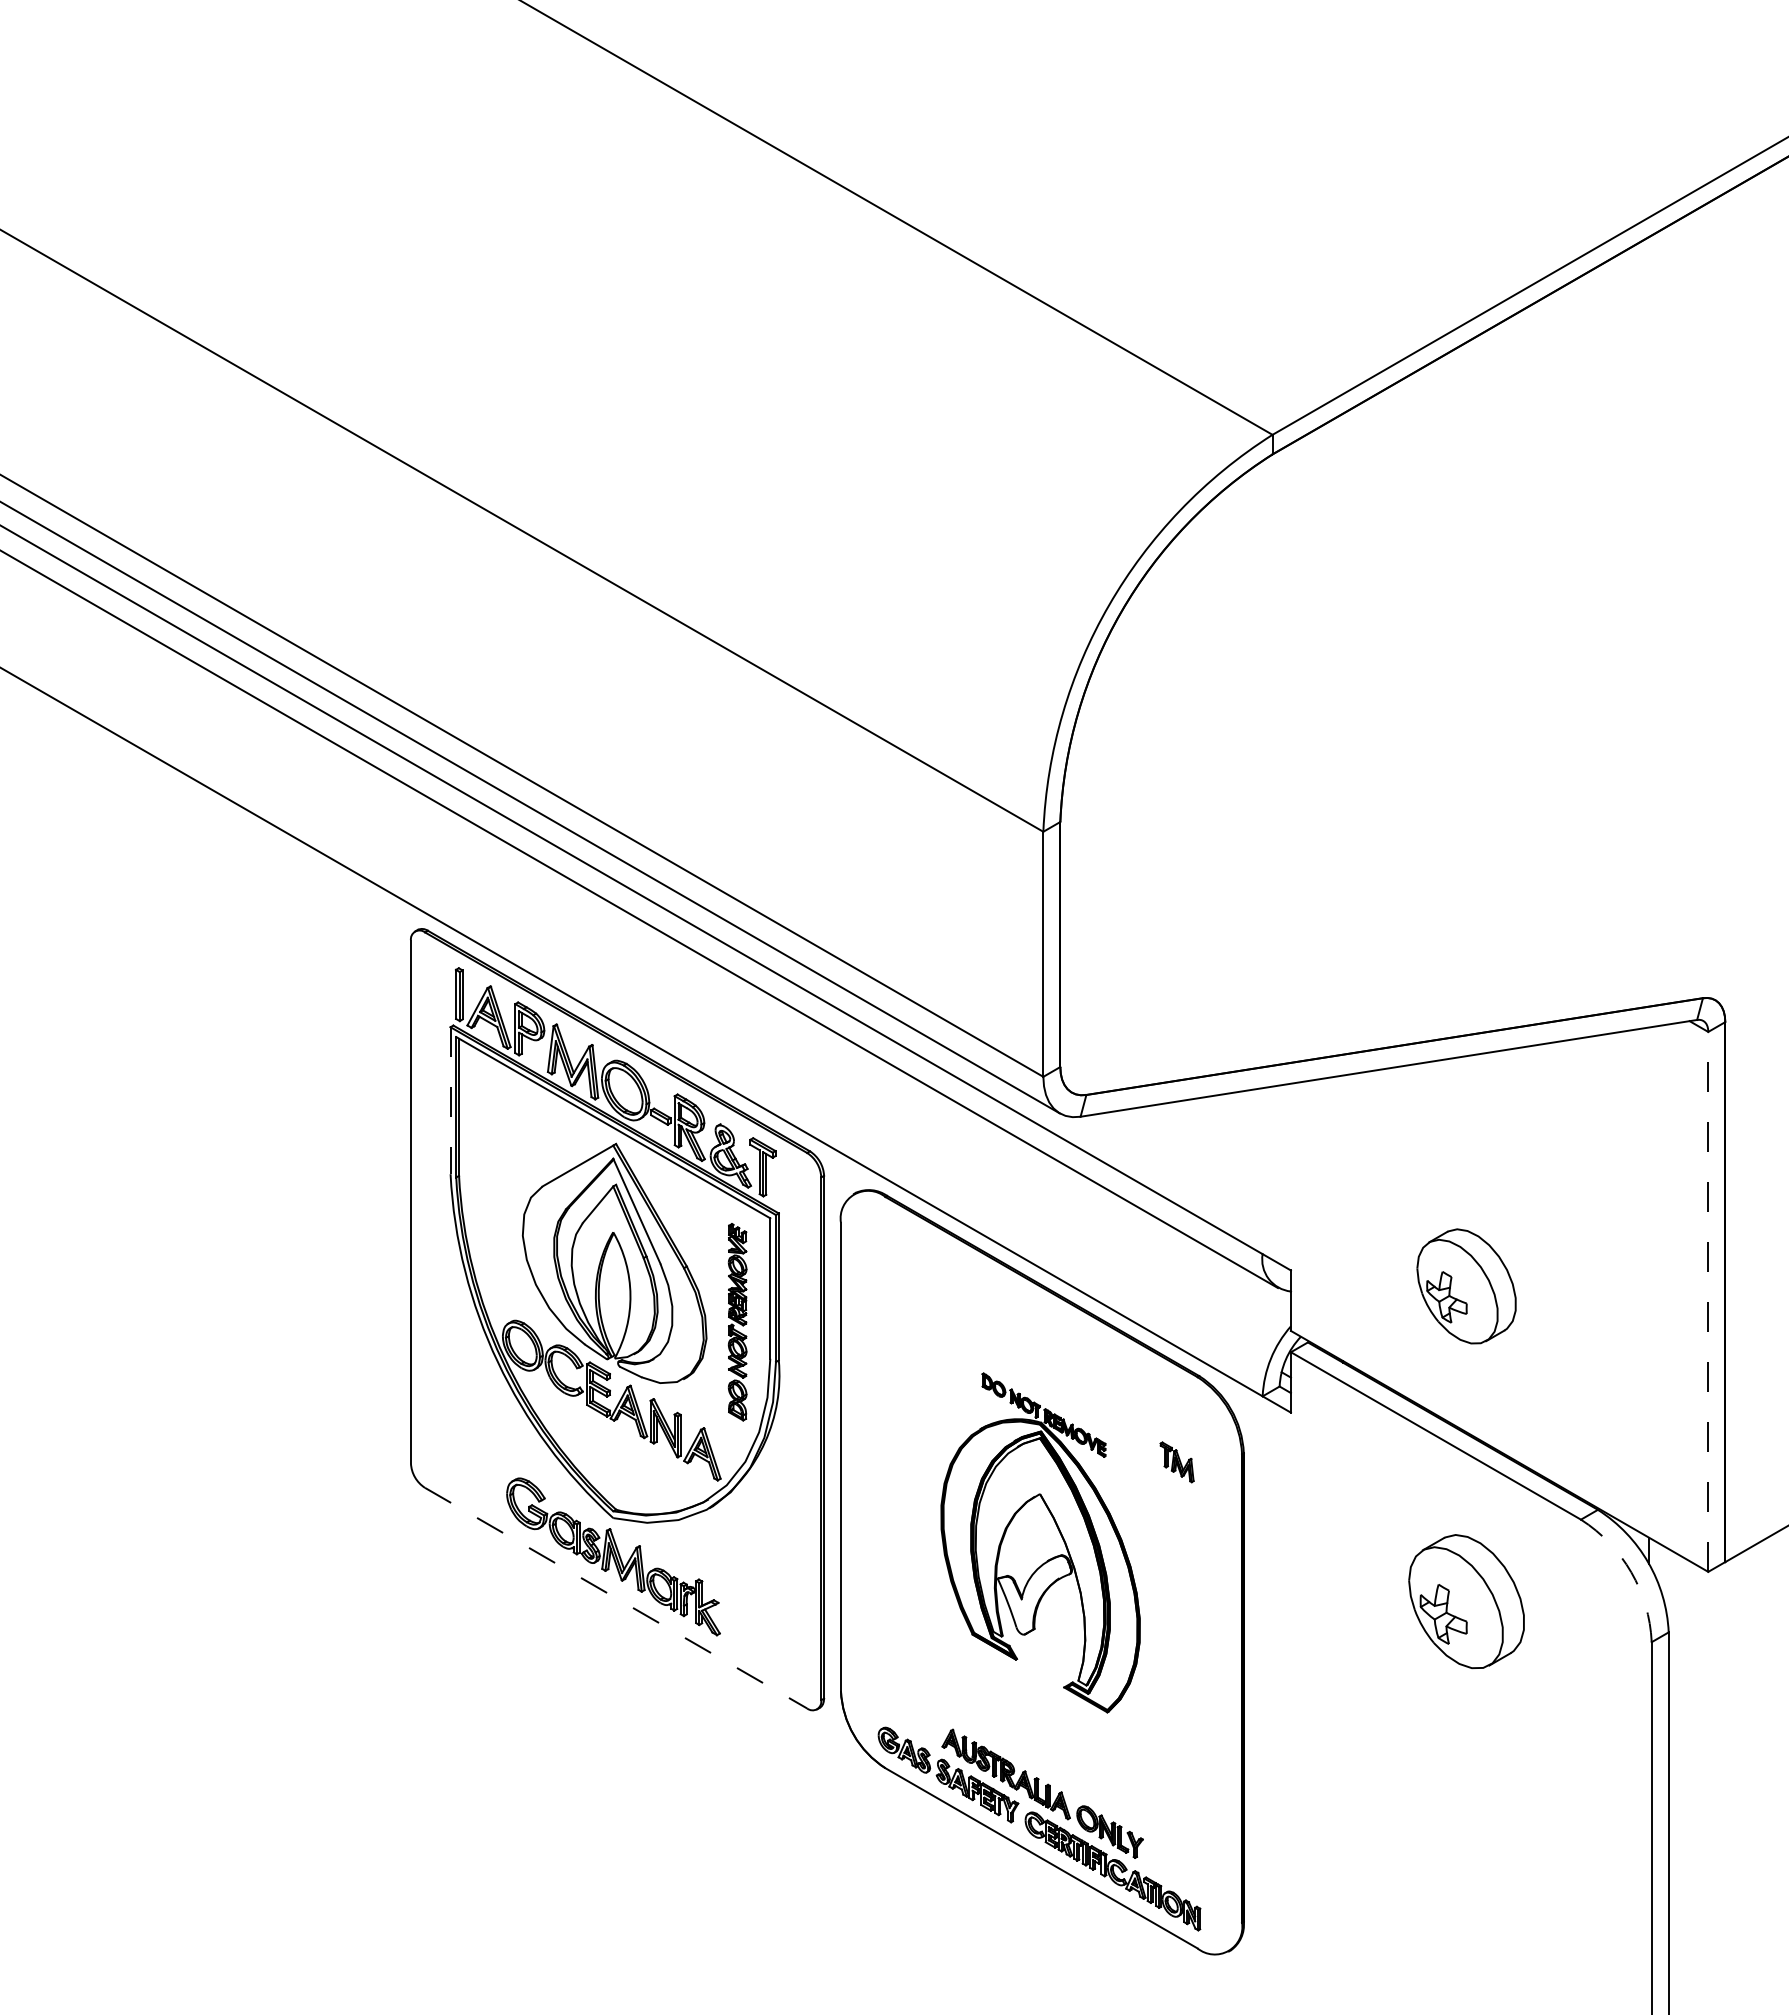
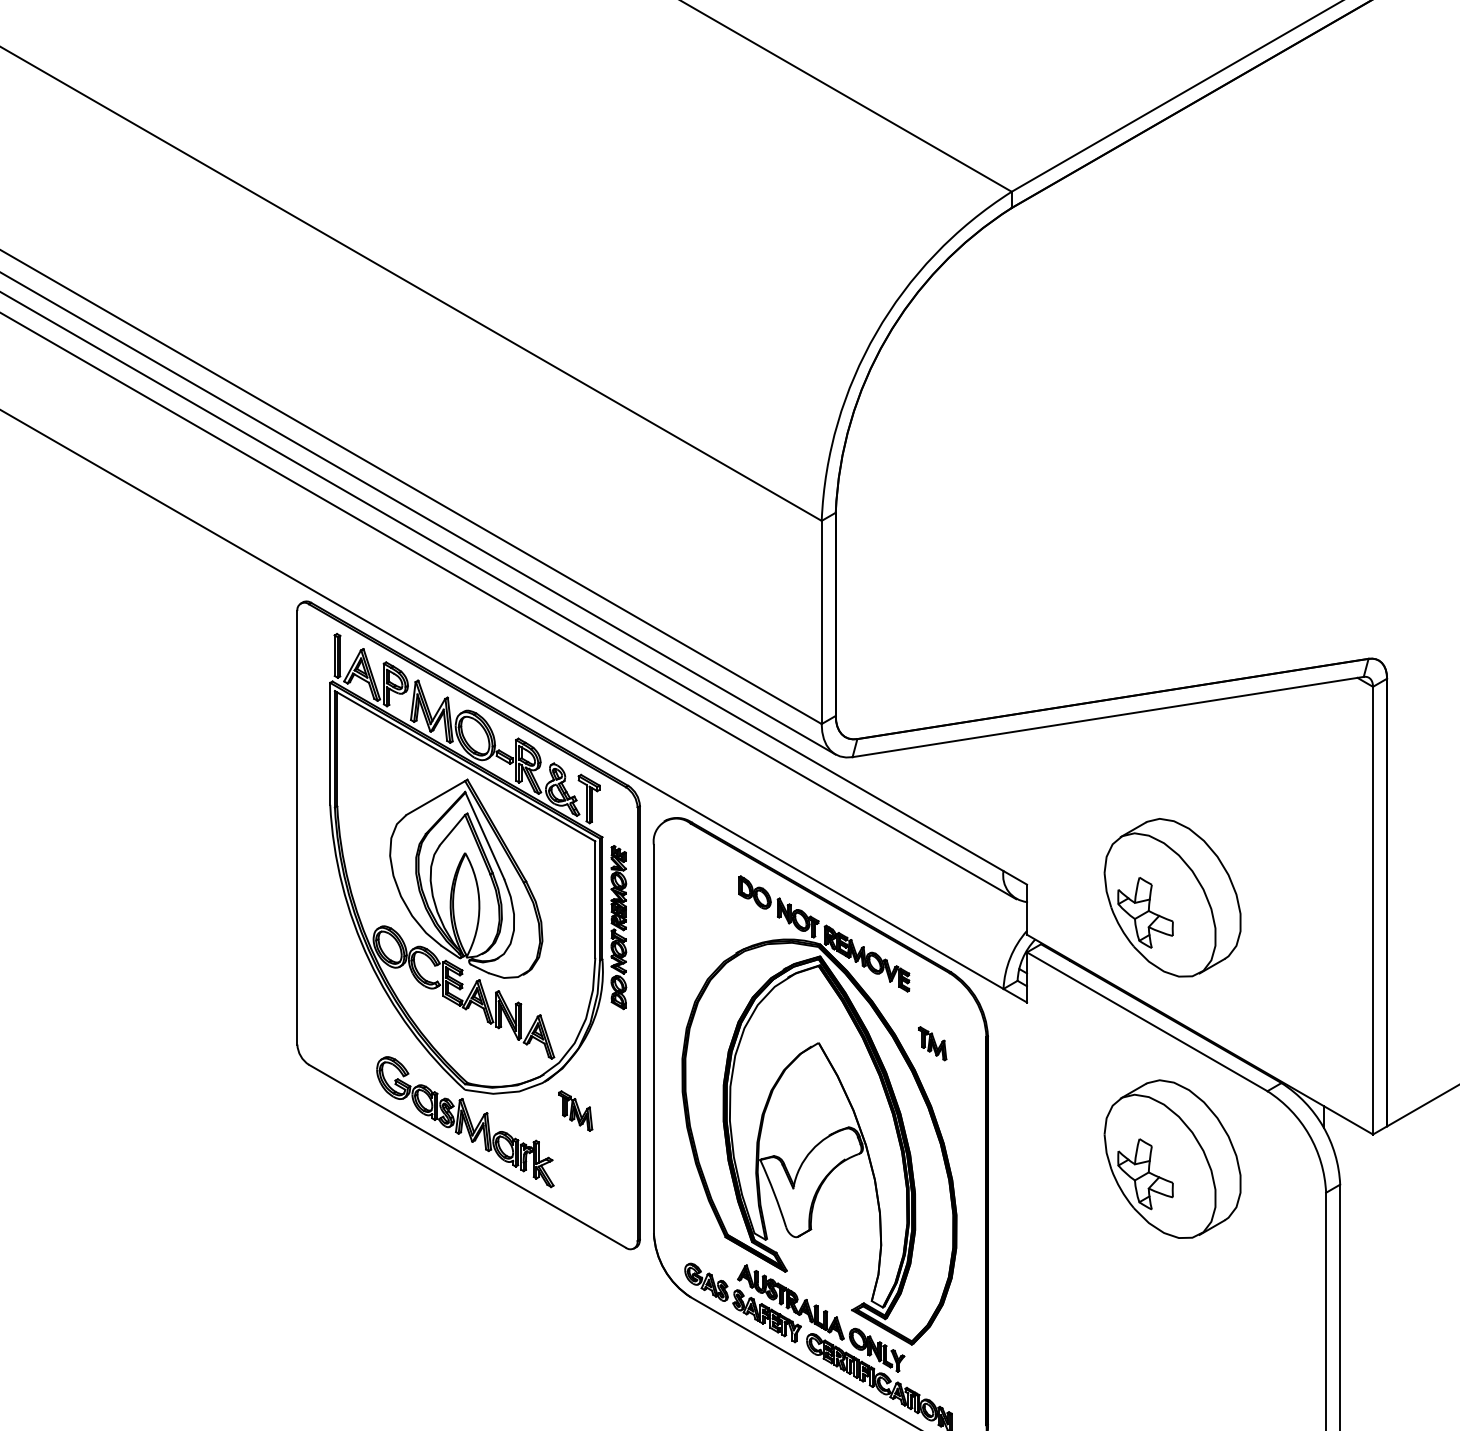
line: (450, 1100) -> (330, 743), dashed -> solid
part: (1466, 1286) -> (1172, 897), size x1.67
line: (1708, 1301) -> (1373, 910), dashed -> solid
part: (737, 1322) -> (618, 927), moved
part: (1040, 1542) -> (819, 1110), size x1.67
part: (746, 1543) -> (575, 1110), added
arc: (1631, 1572) -> (1309, 1135), dashed -> solid
line: (616, 1598) -> (467, 1156), dashed -> solid
part: (1466, 1601) -> (1172, 1159), size x1.43

